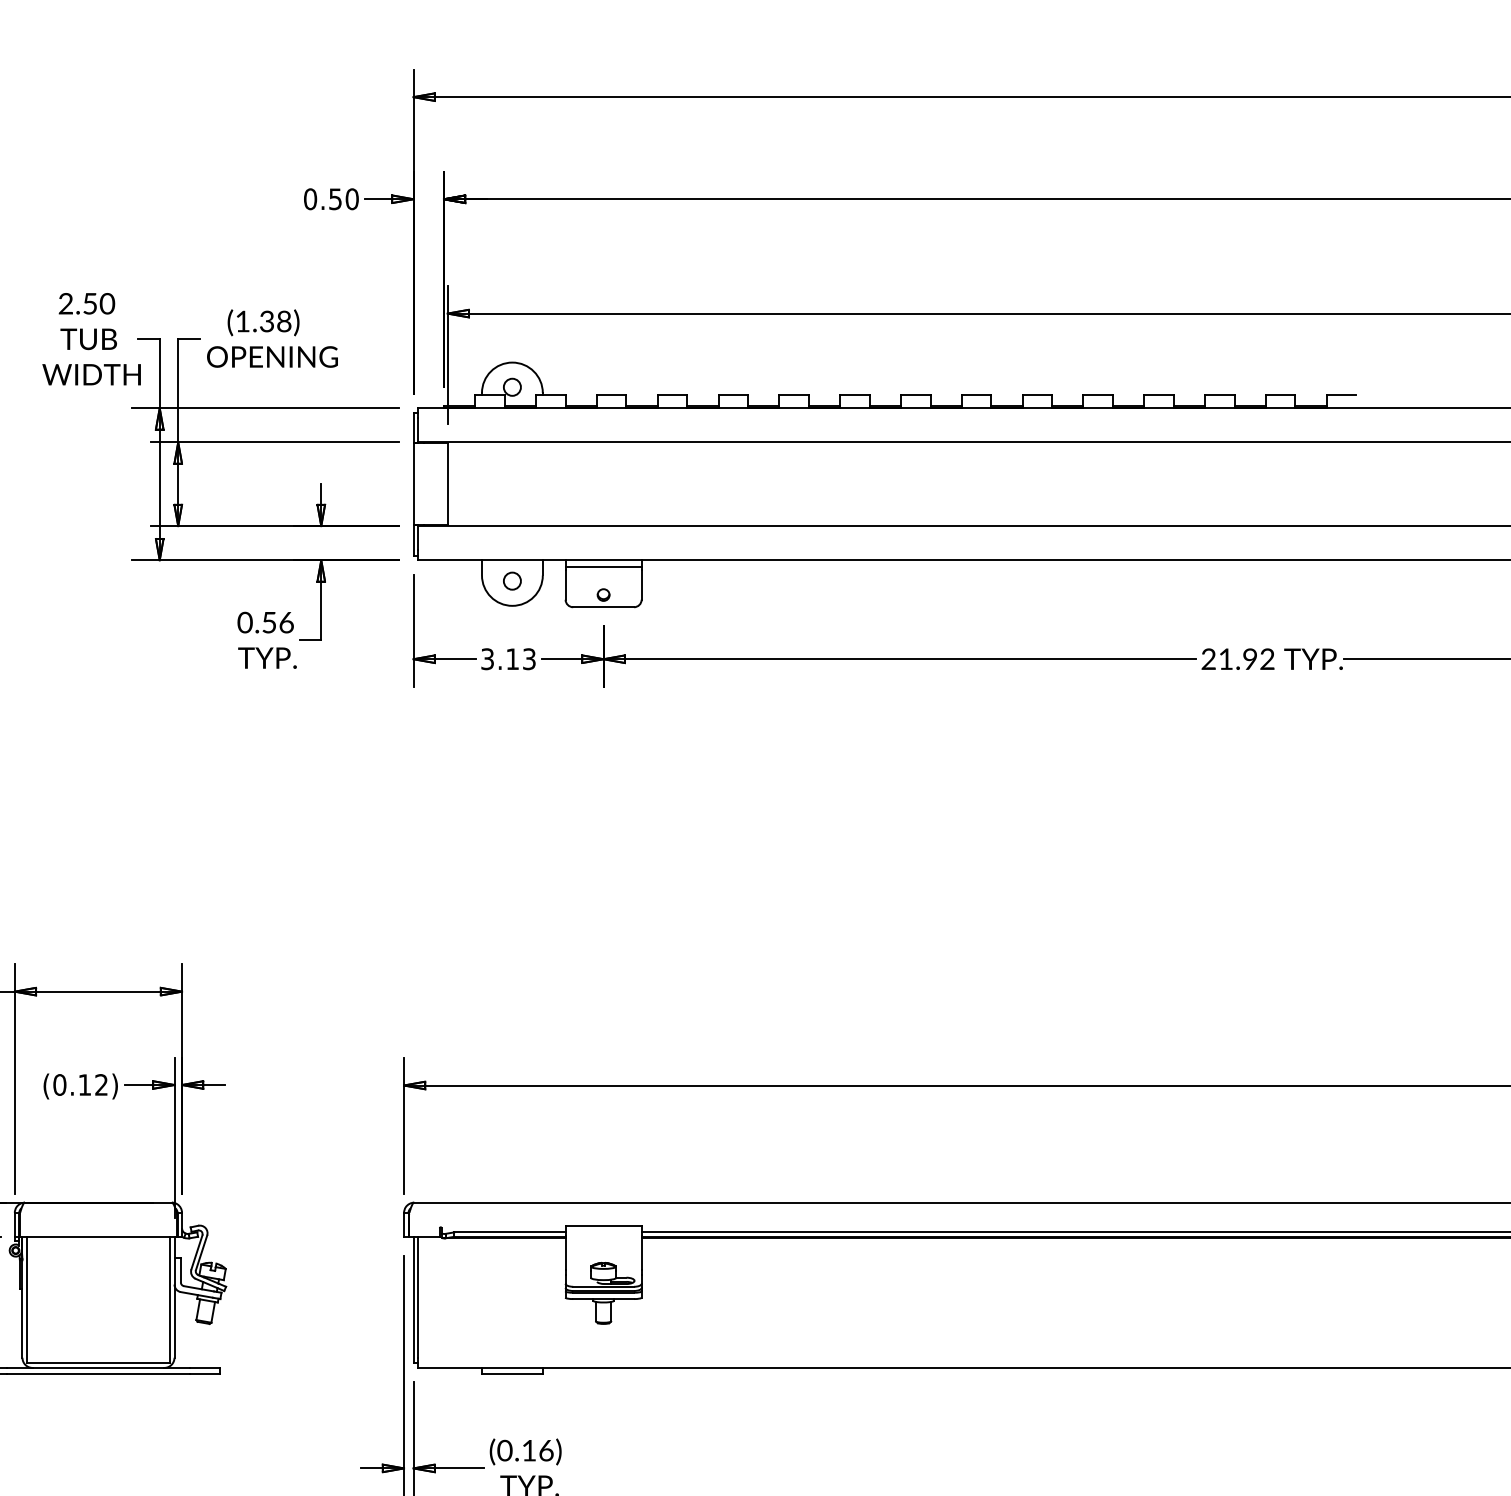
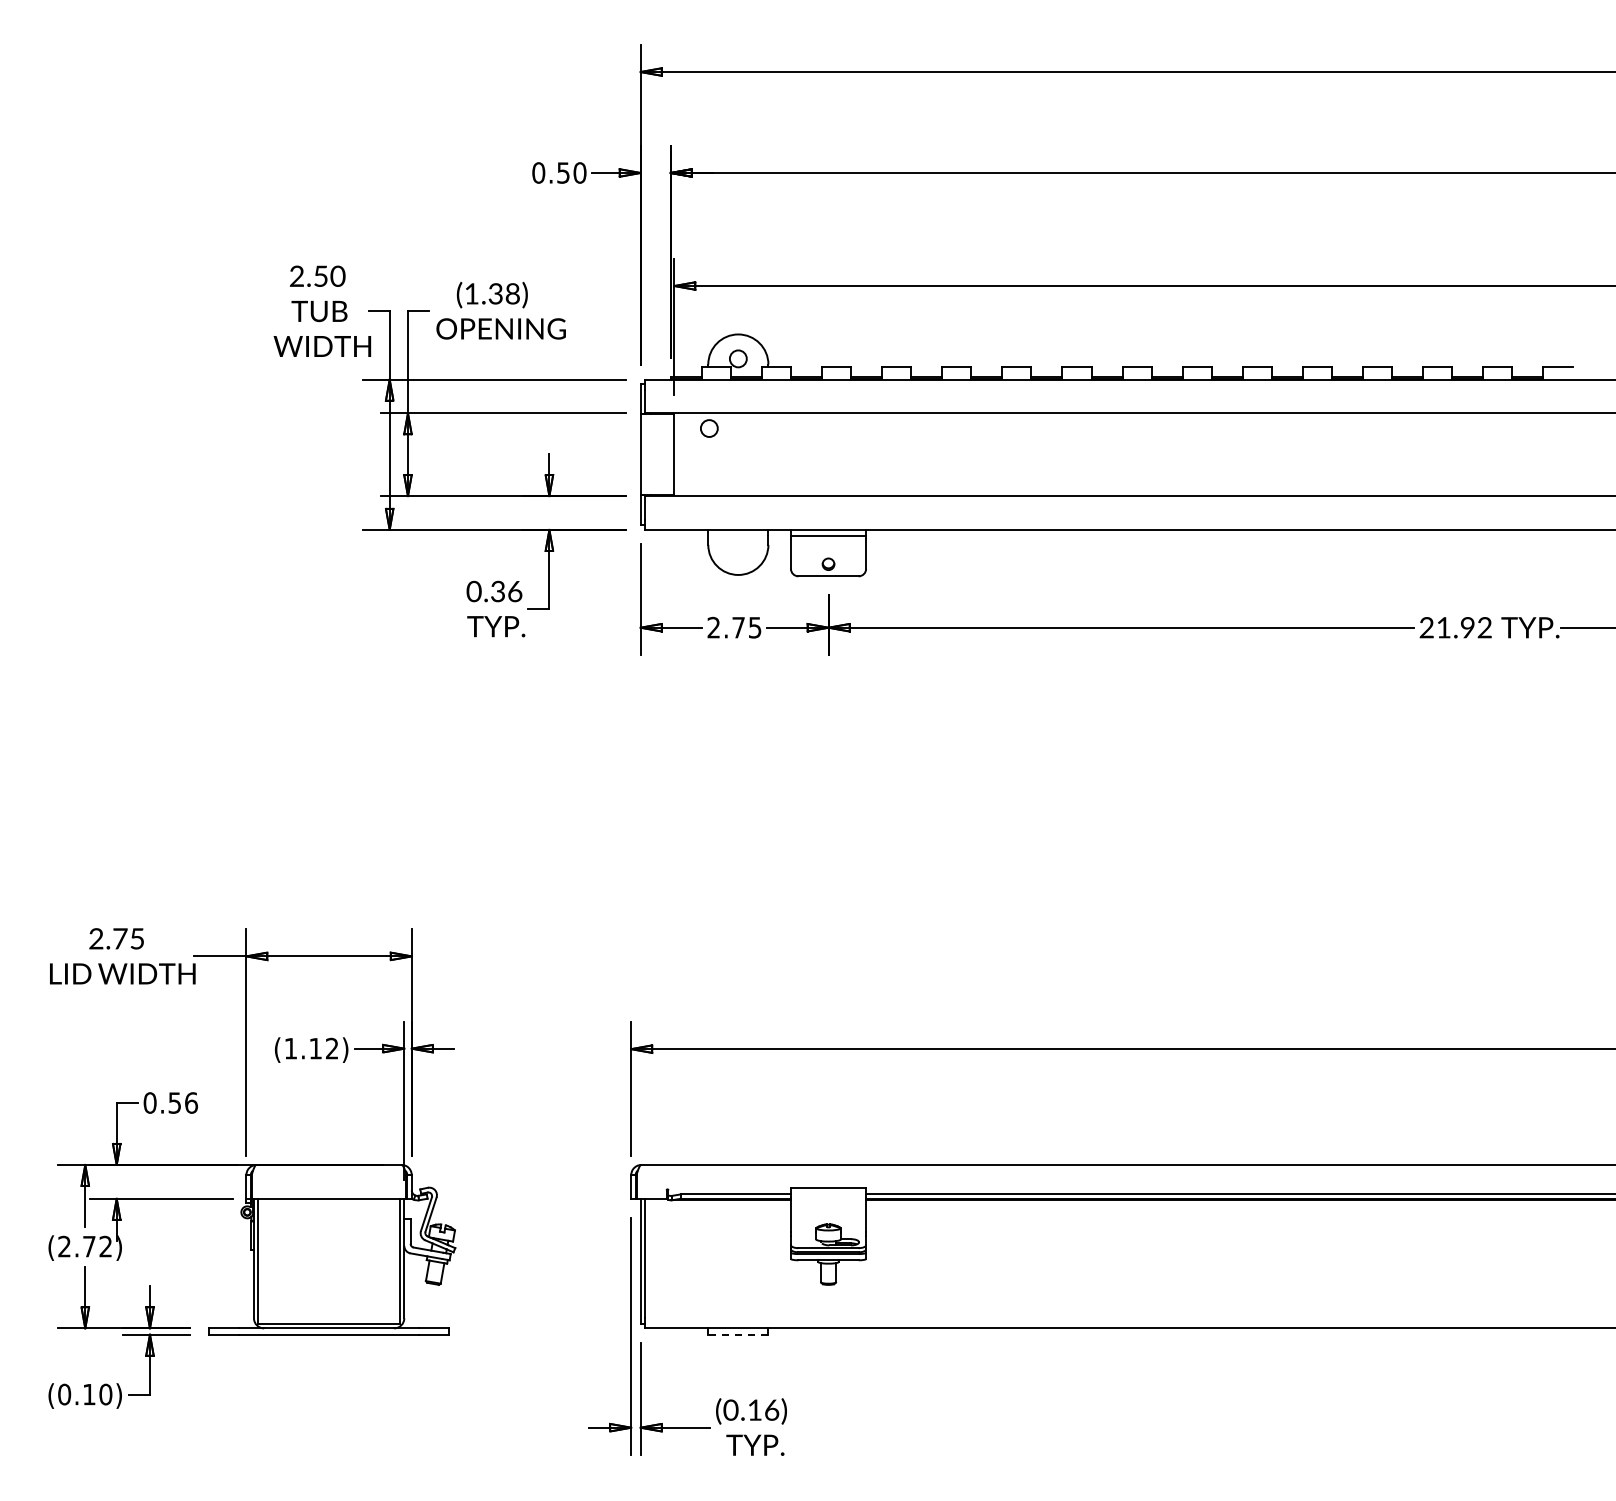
circle: (512, 581) -> (709, 428), moved
text: (268, 622) -> (497, 591), 0.56 -> 0.36
text: (508, 658) -> (734, 627), 3.13 -> 2.75
text: (59, 1084) -> (290, 1048), (0.12) -> (1.12)
line: (511, 1374) -> (737, 1334), solid -> dashed

